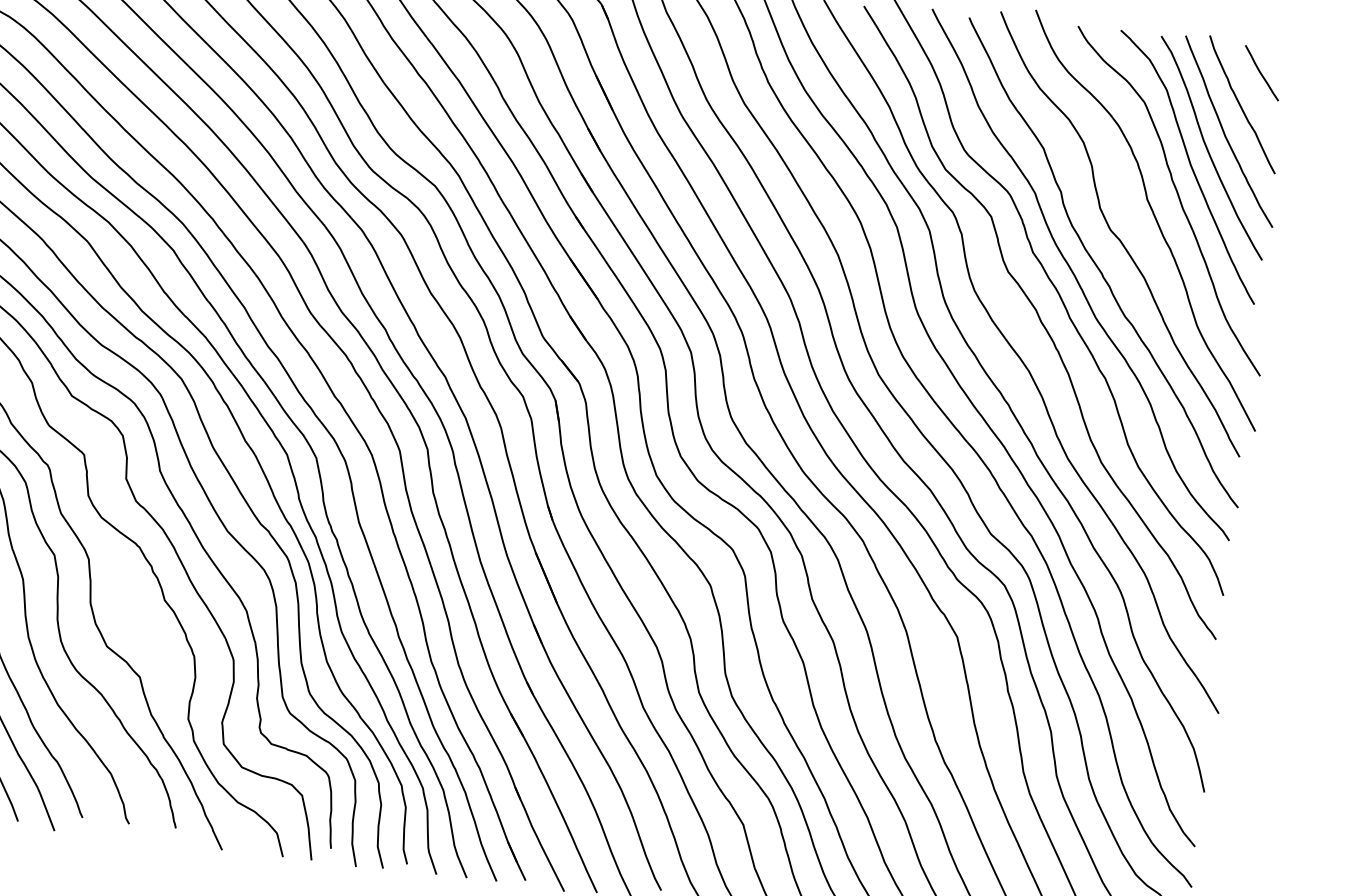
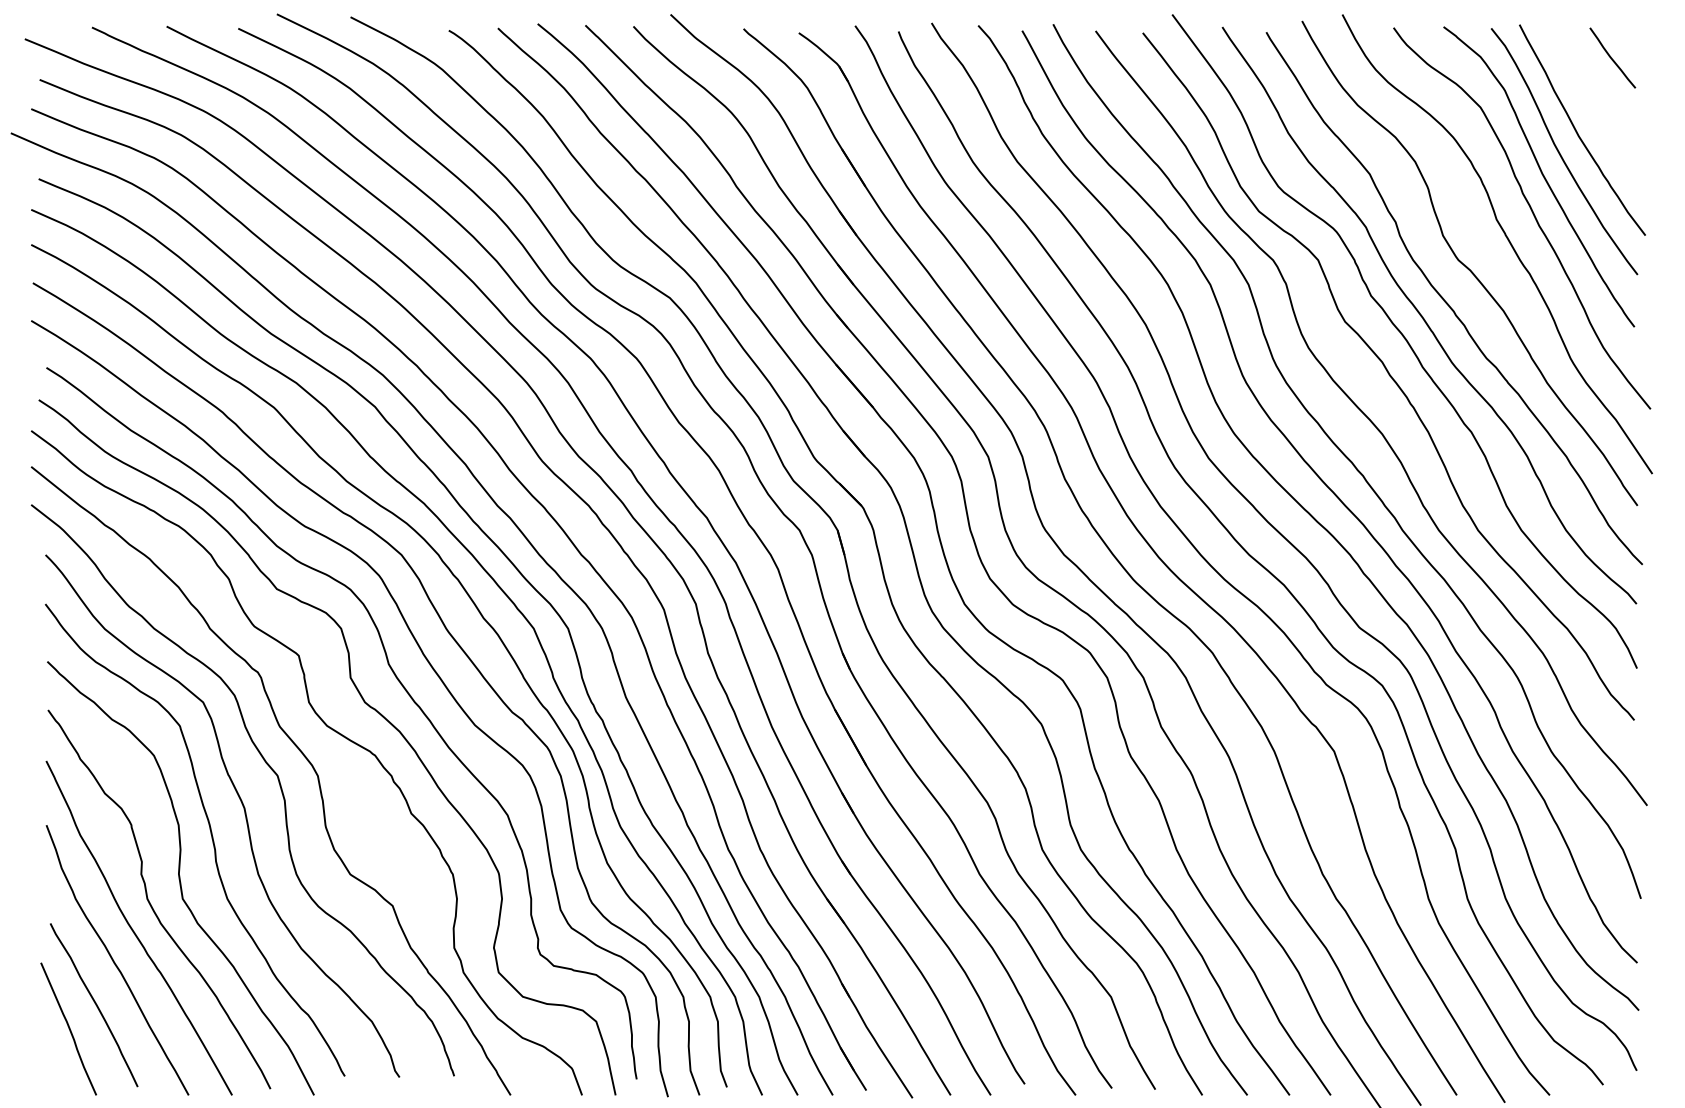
curve: (1241, 105) -> (1593, 98), removed

